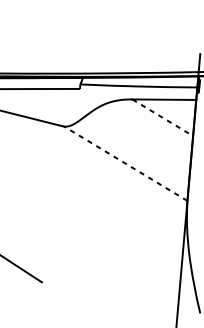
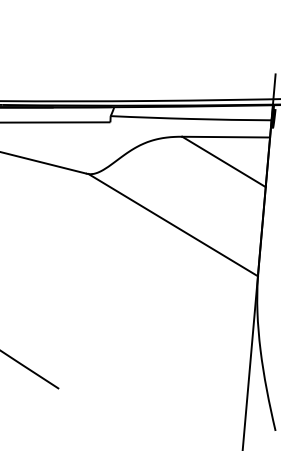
line: (163, 117) -> (224, 161), dashed -> solid
line: (126, 164) -> (173, 225), dashed -> solid

